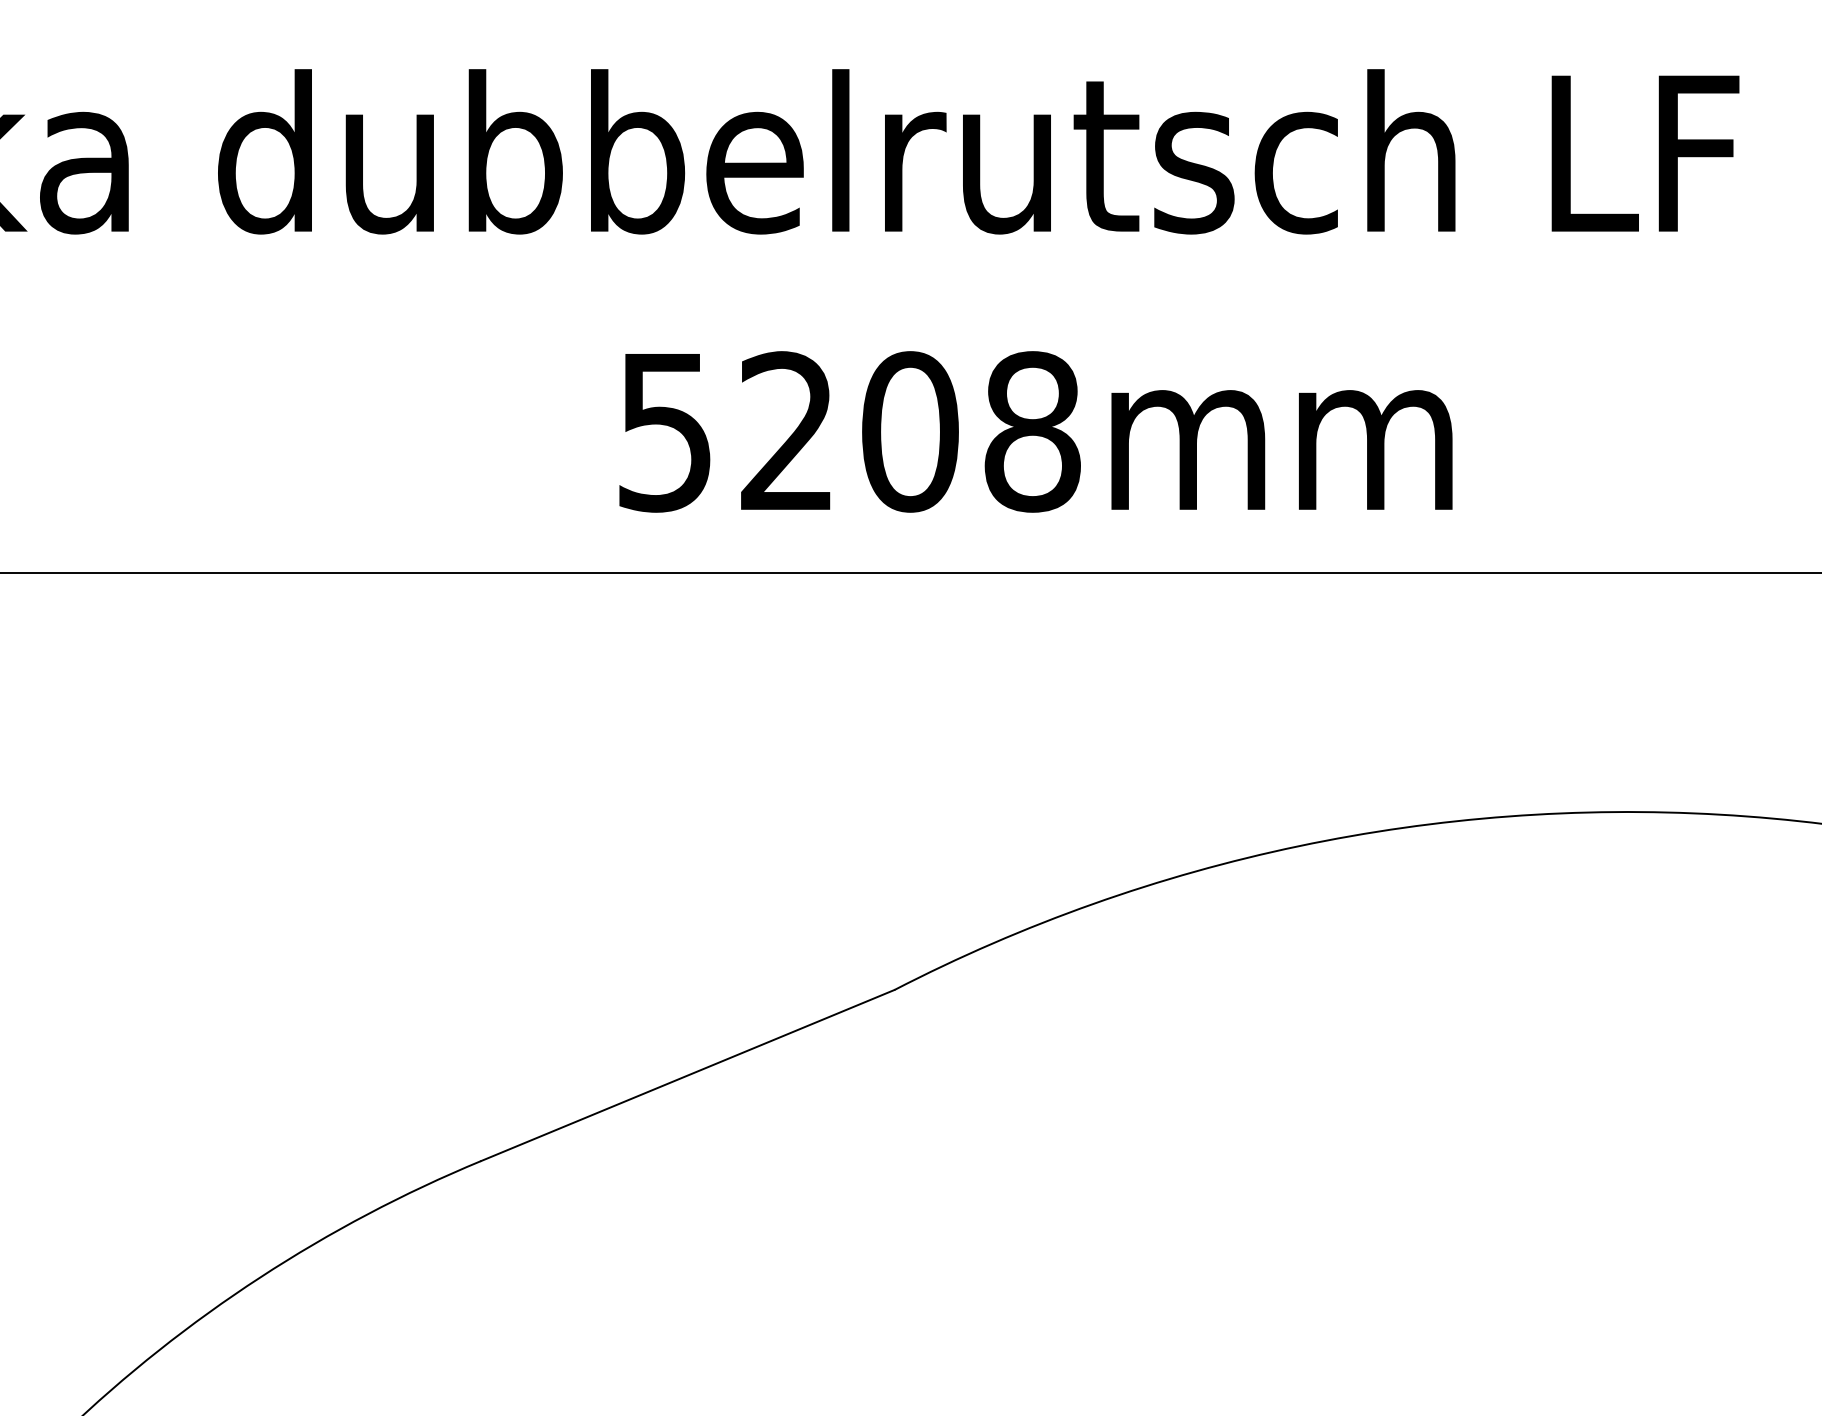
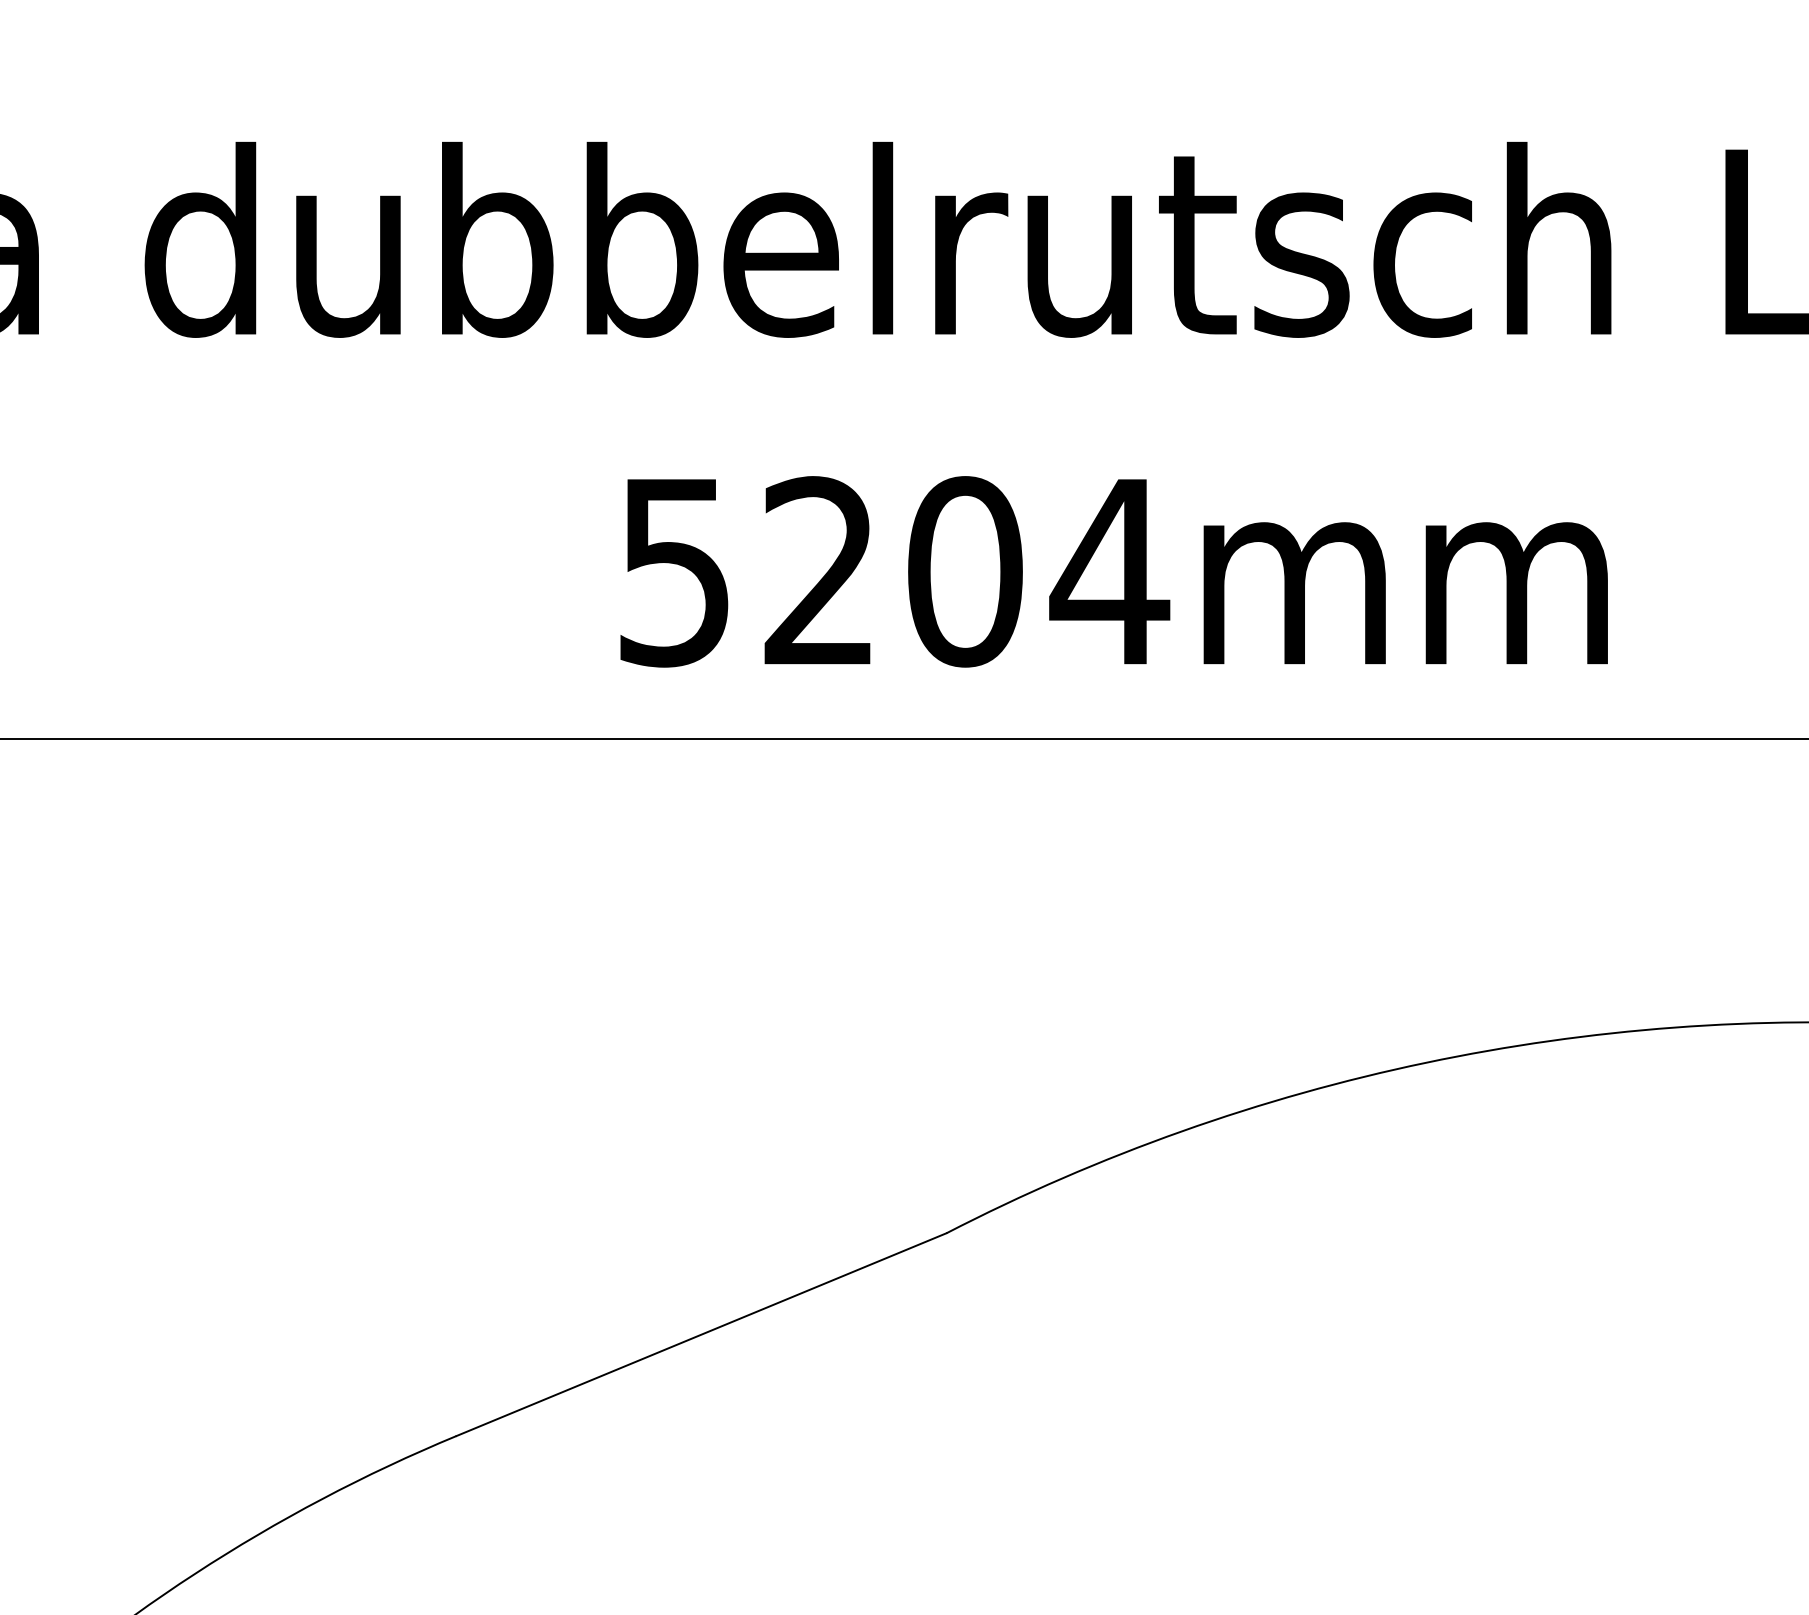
text: (1032, 431) -> (1110, 571), 5208mm -> 5204mm

